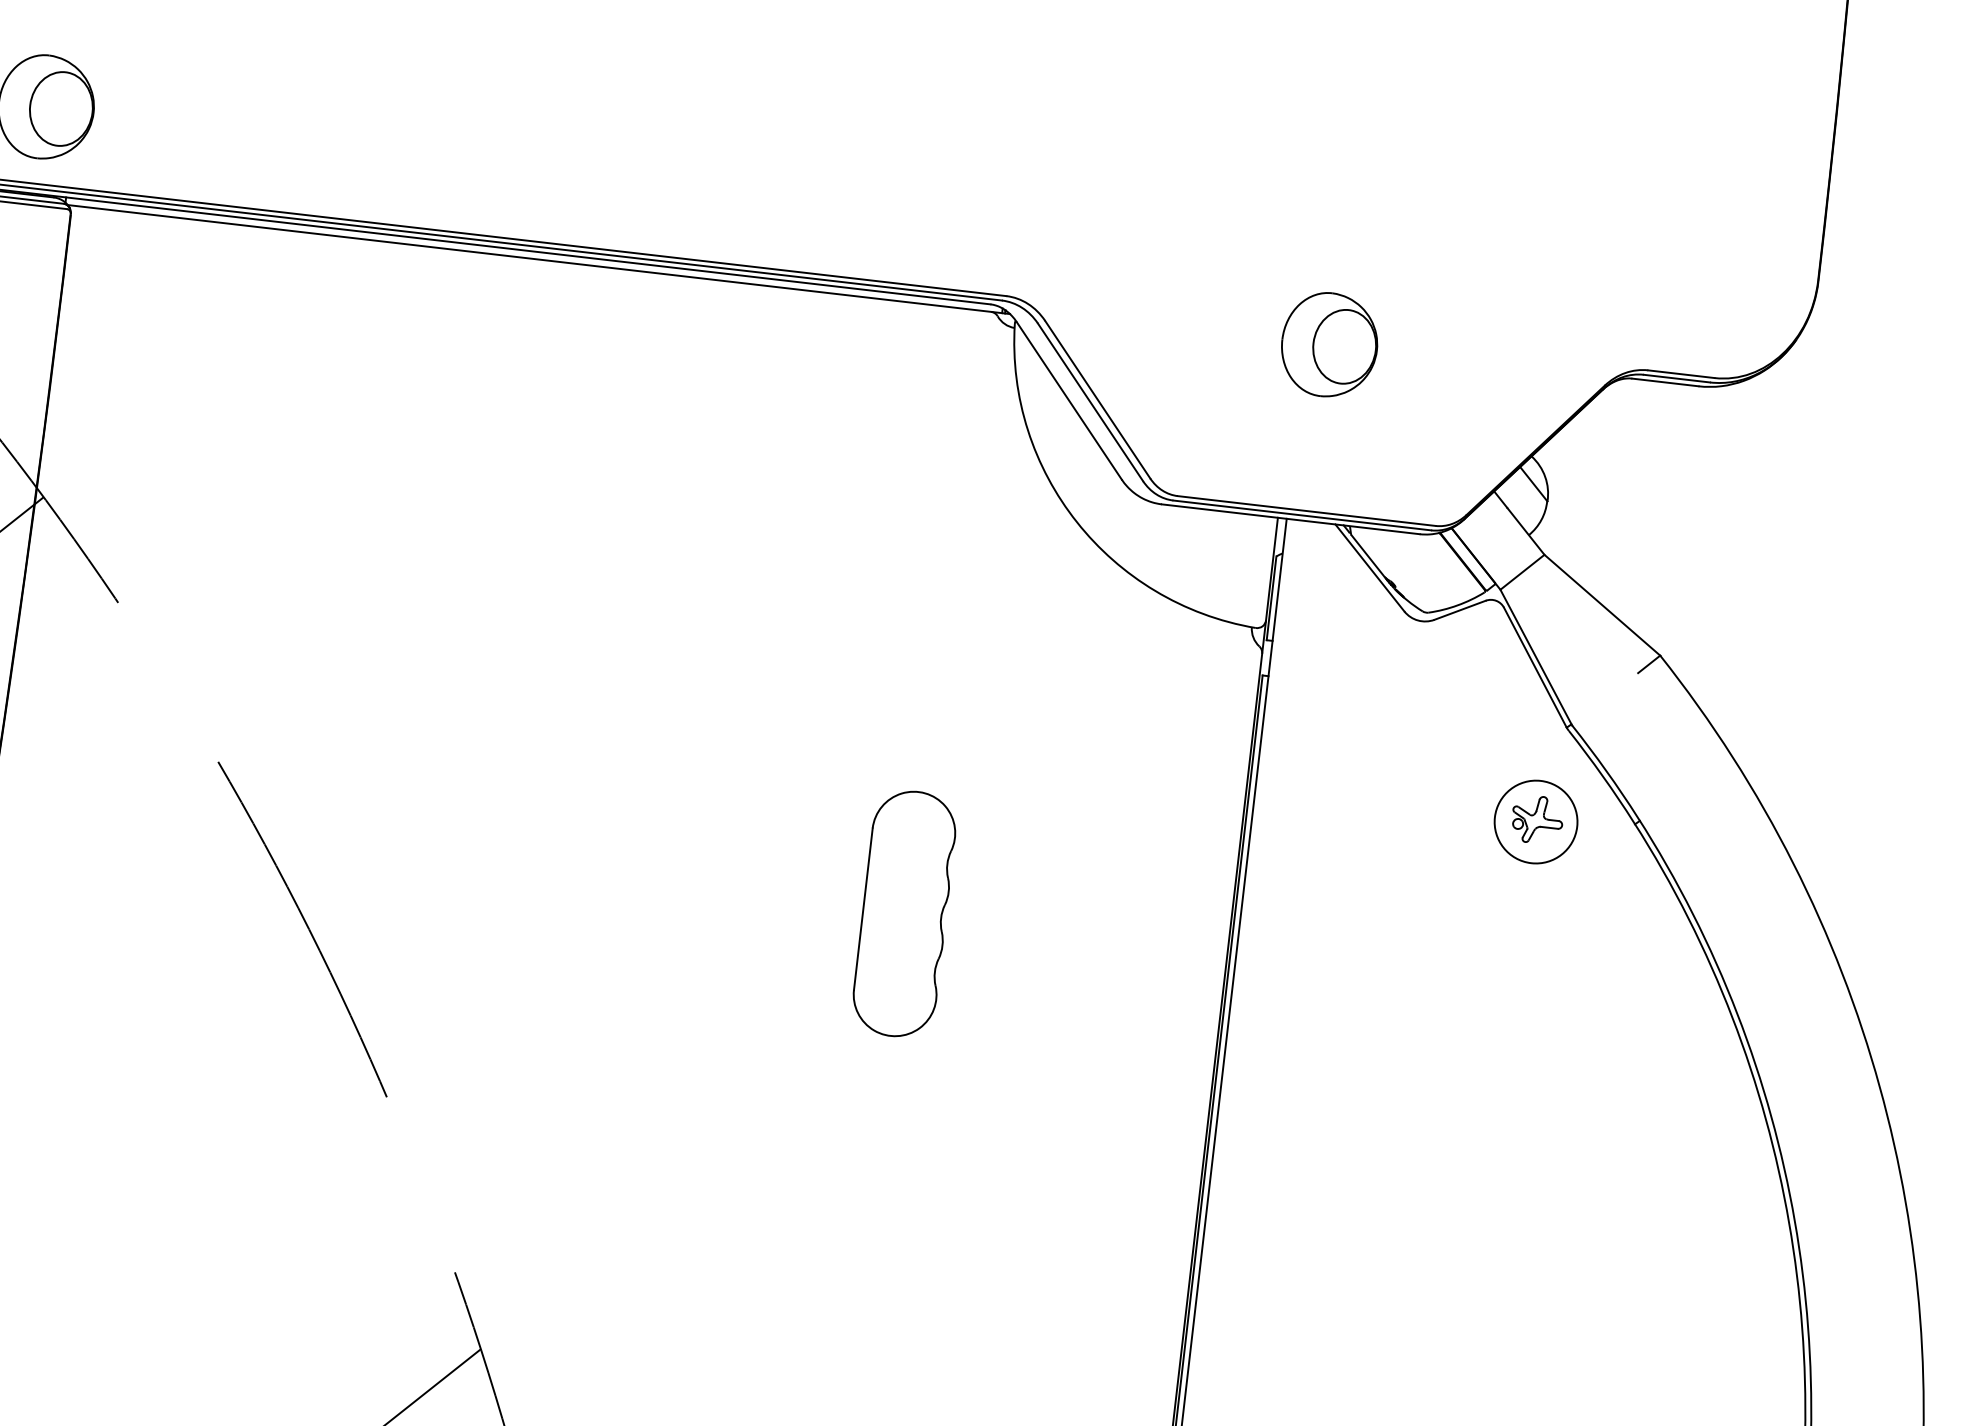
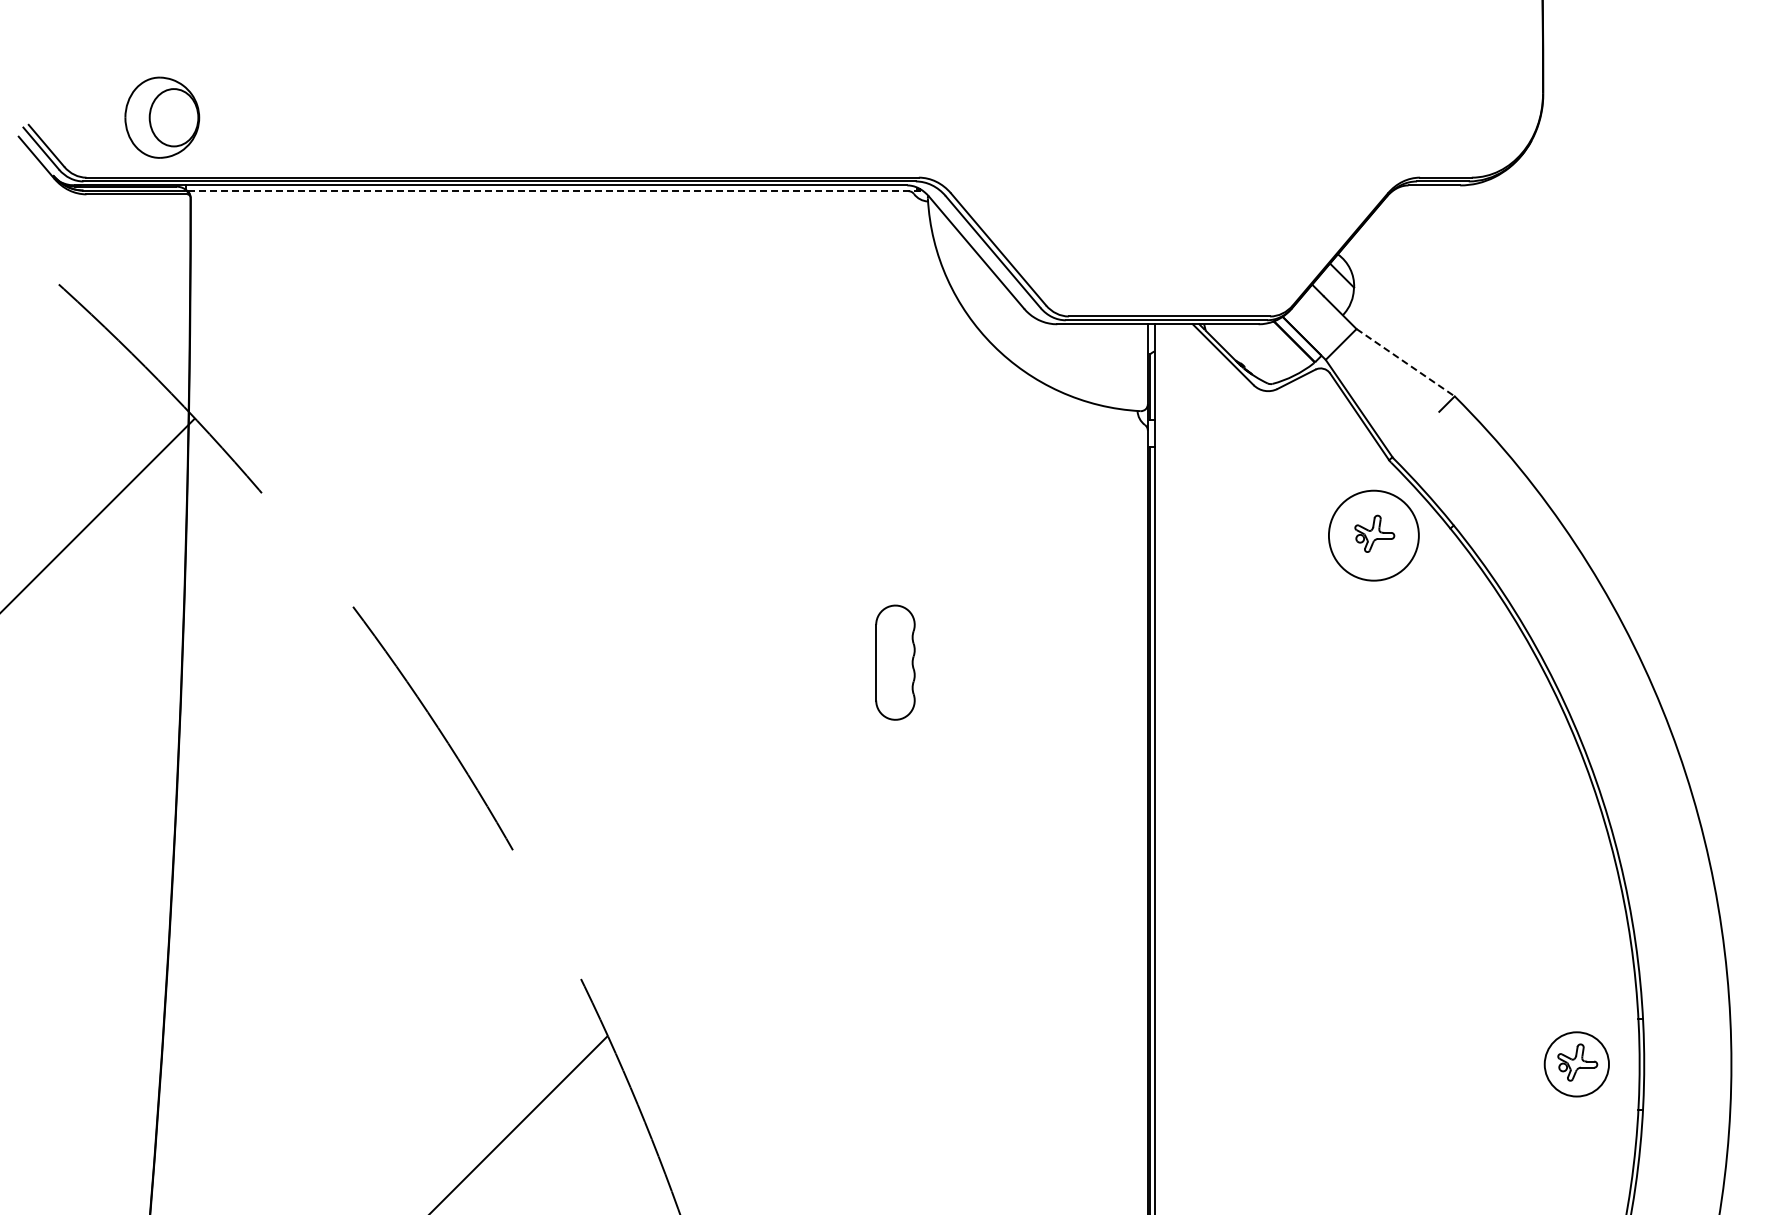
line: (538, 259) -> (555, 191), solid -> dashed
part: (1329, 345) -> (1172, 186), removed
line: (1602, 604) -> (1405, 362), solid -> dashed
circle: (1535, 821) -> (1373, 535), size x1.4
part: (904, 913) -> (895, 662), size x0.6

